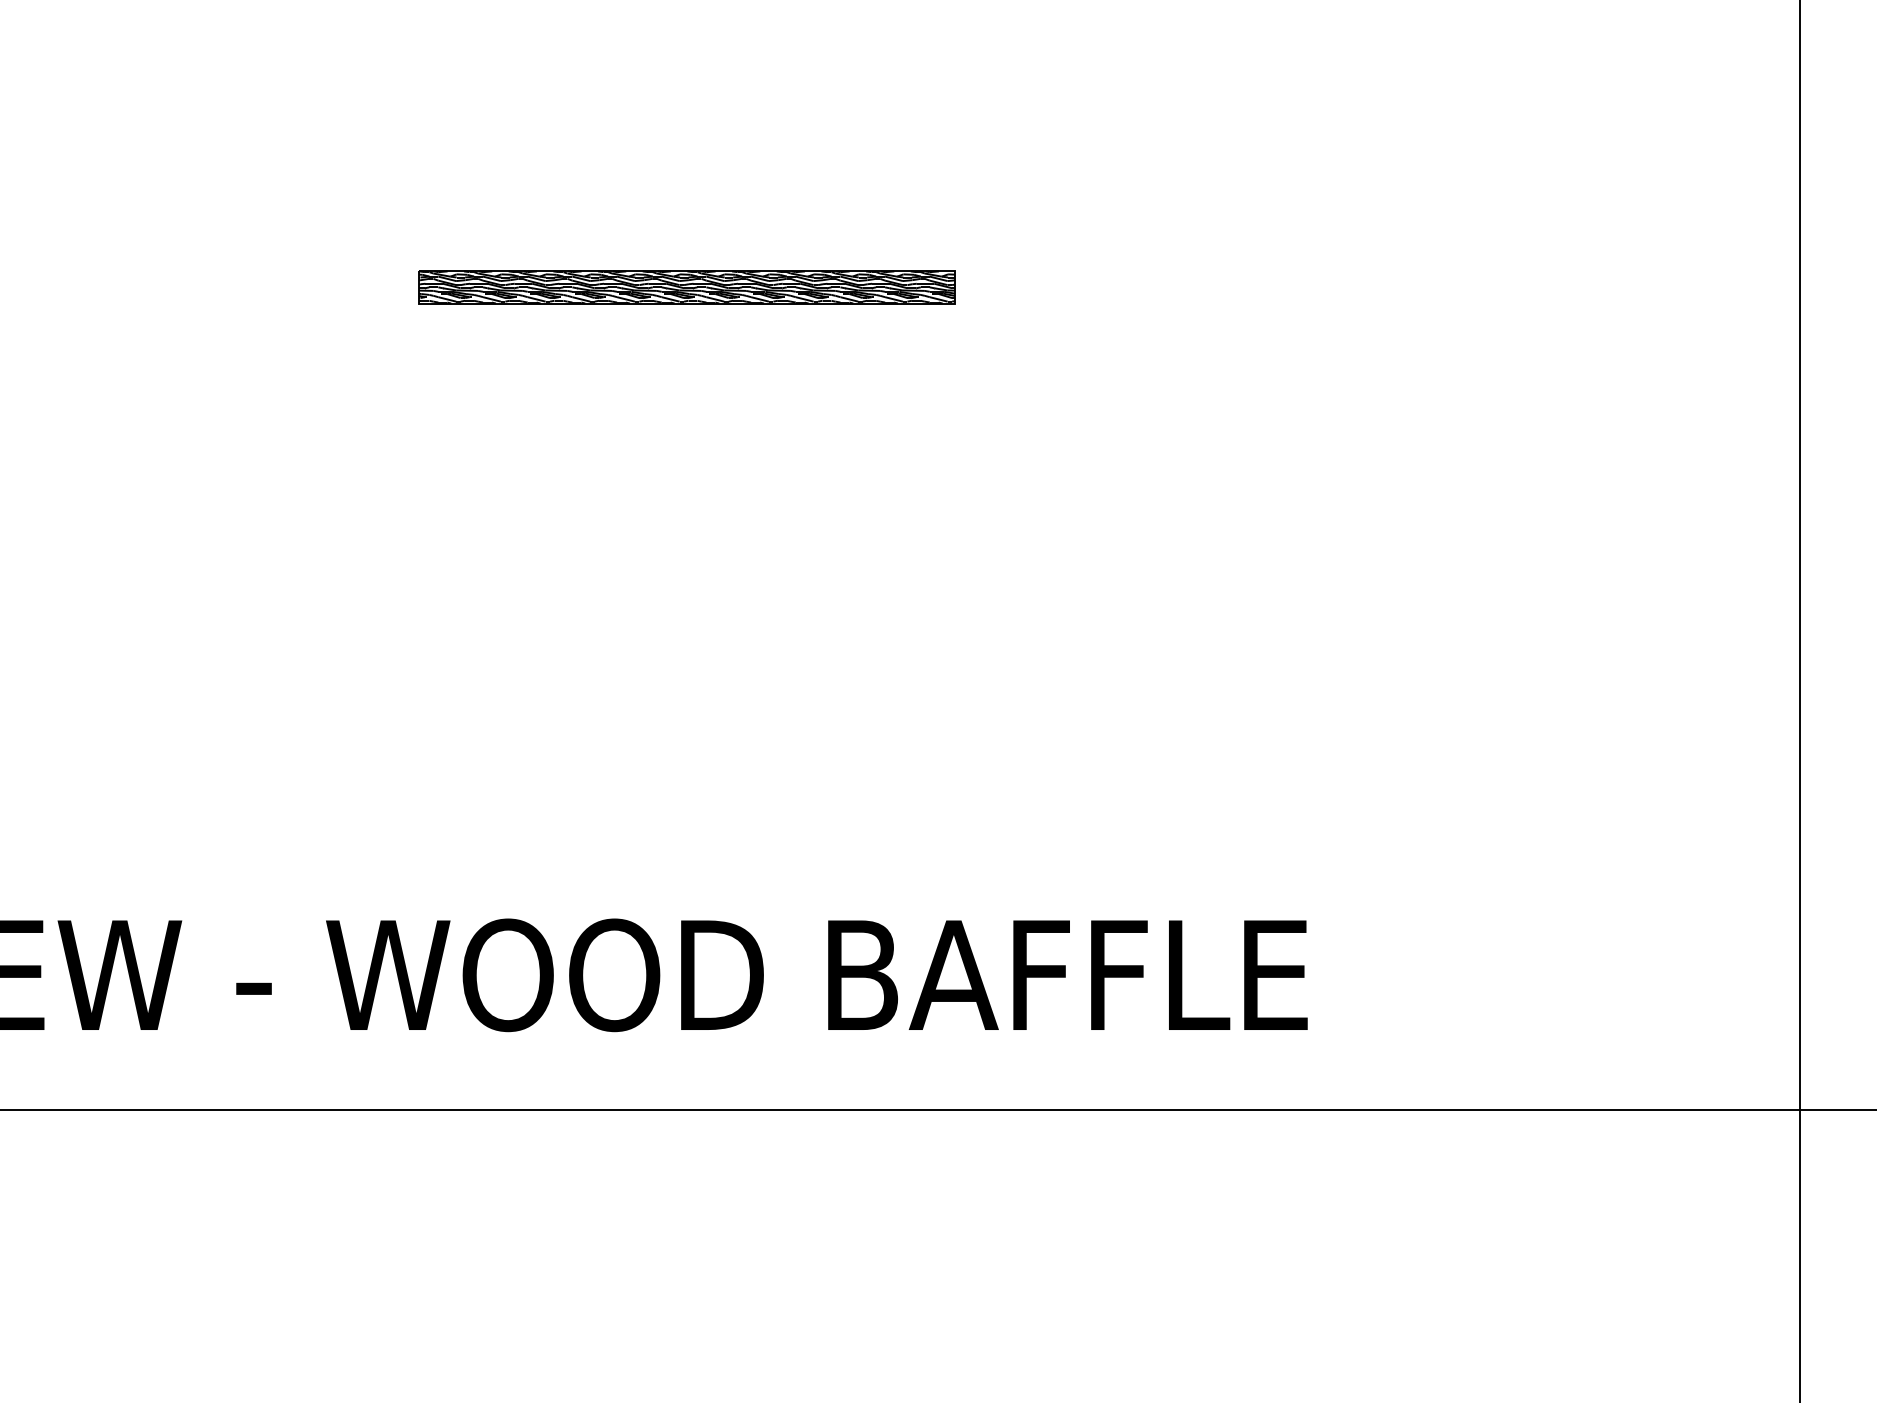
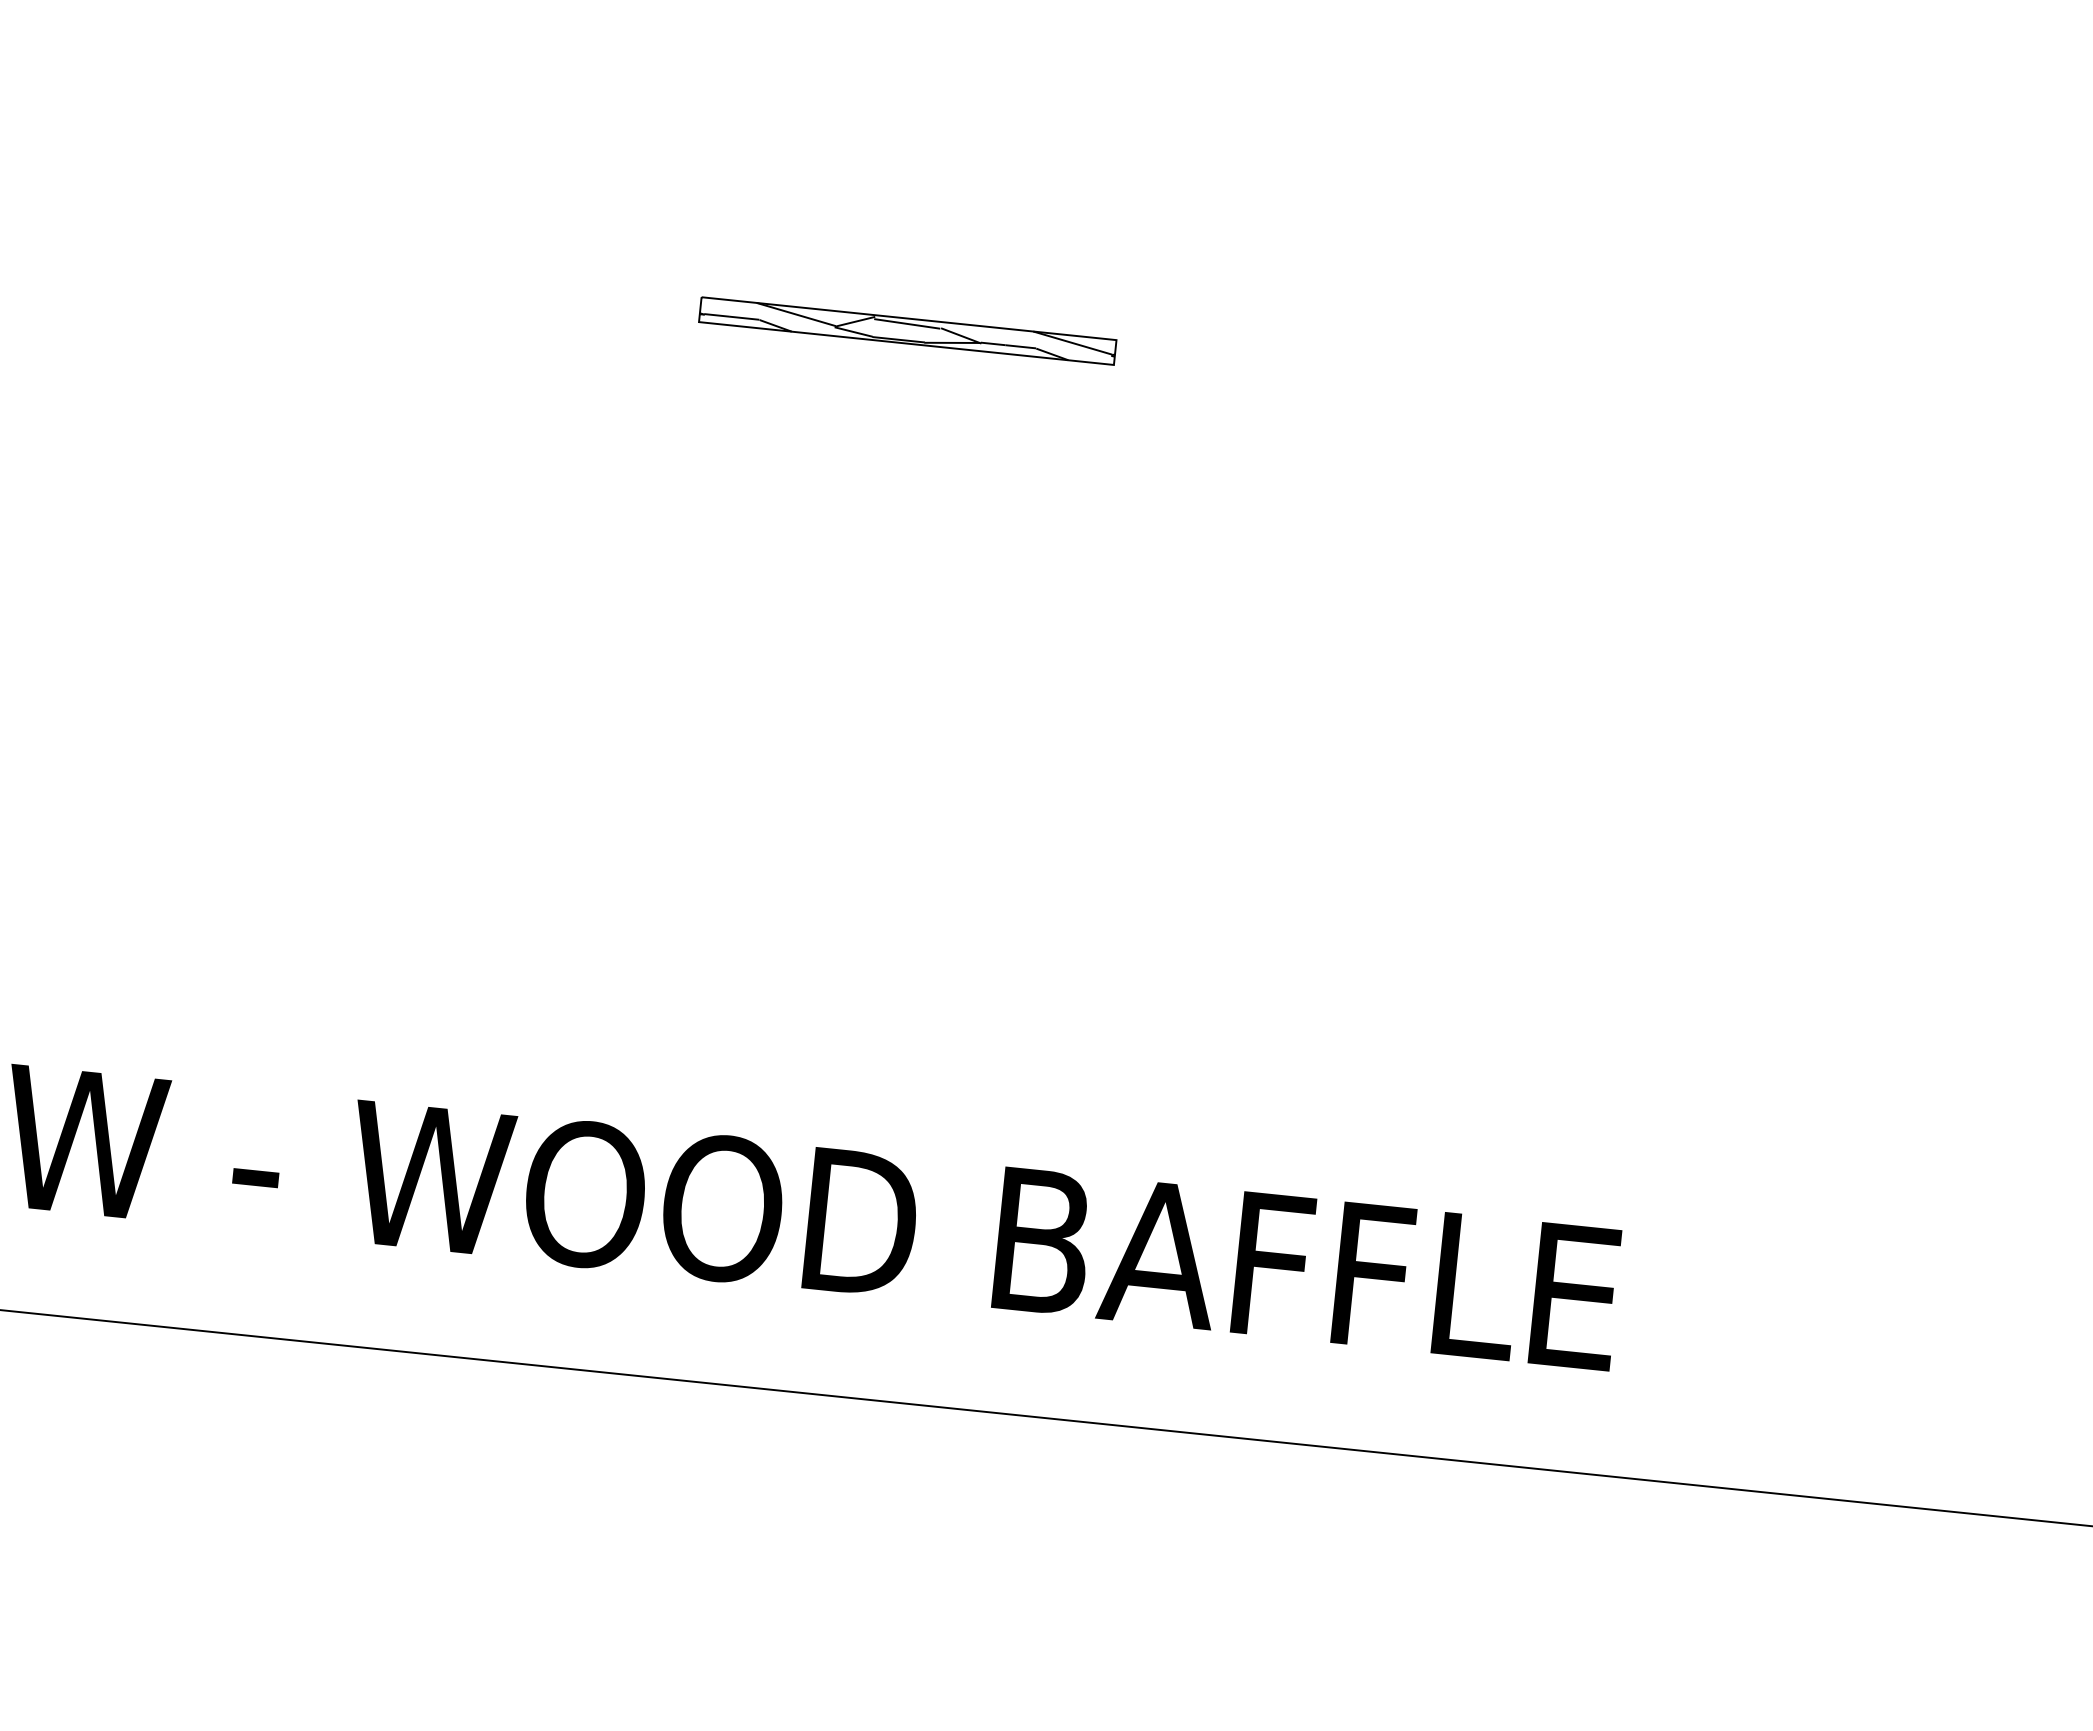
part: (686, 287) -> (907, 331), size x0.6

